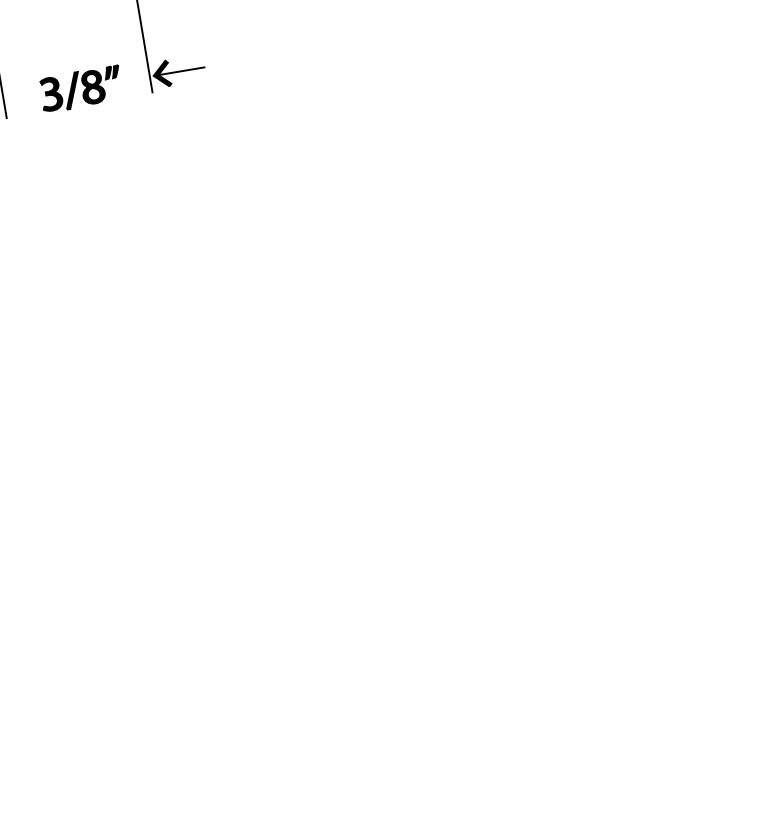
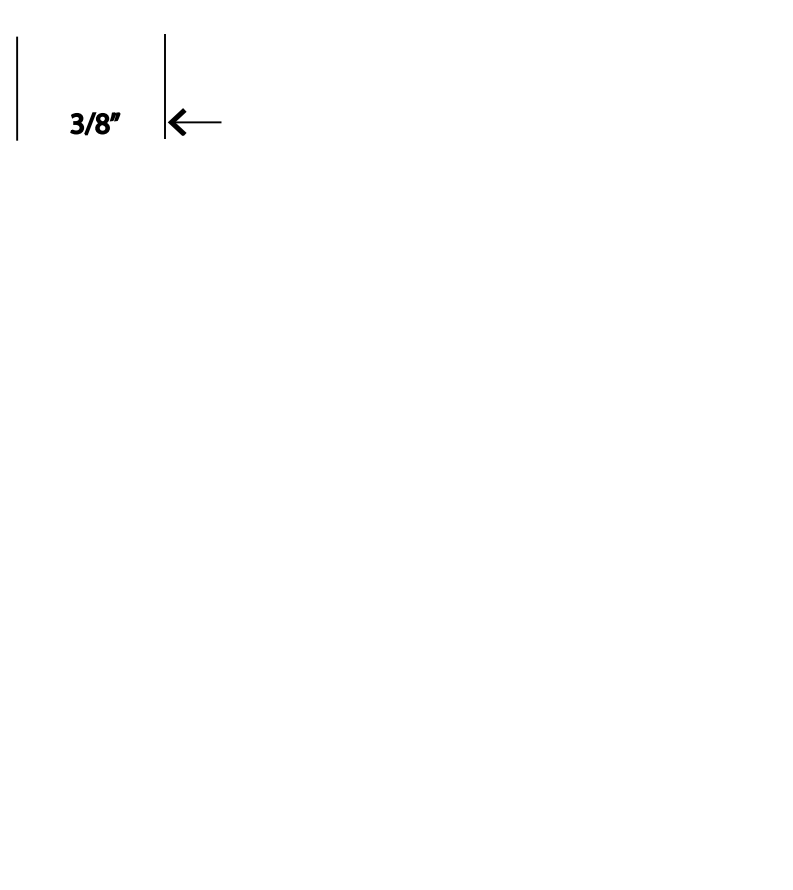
part: (81, 89) -> (95, 123), size x0.6

